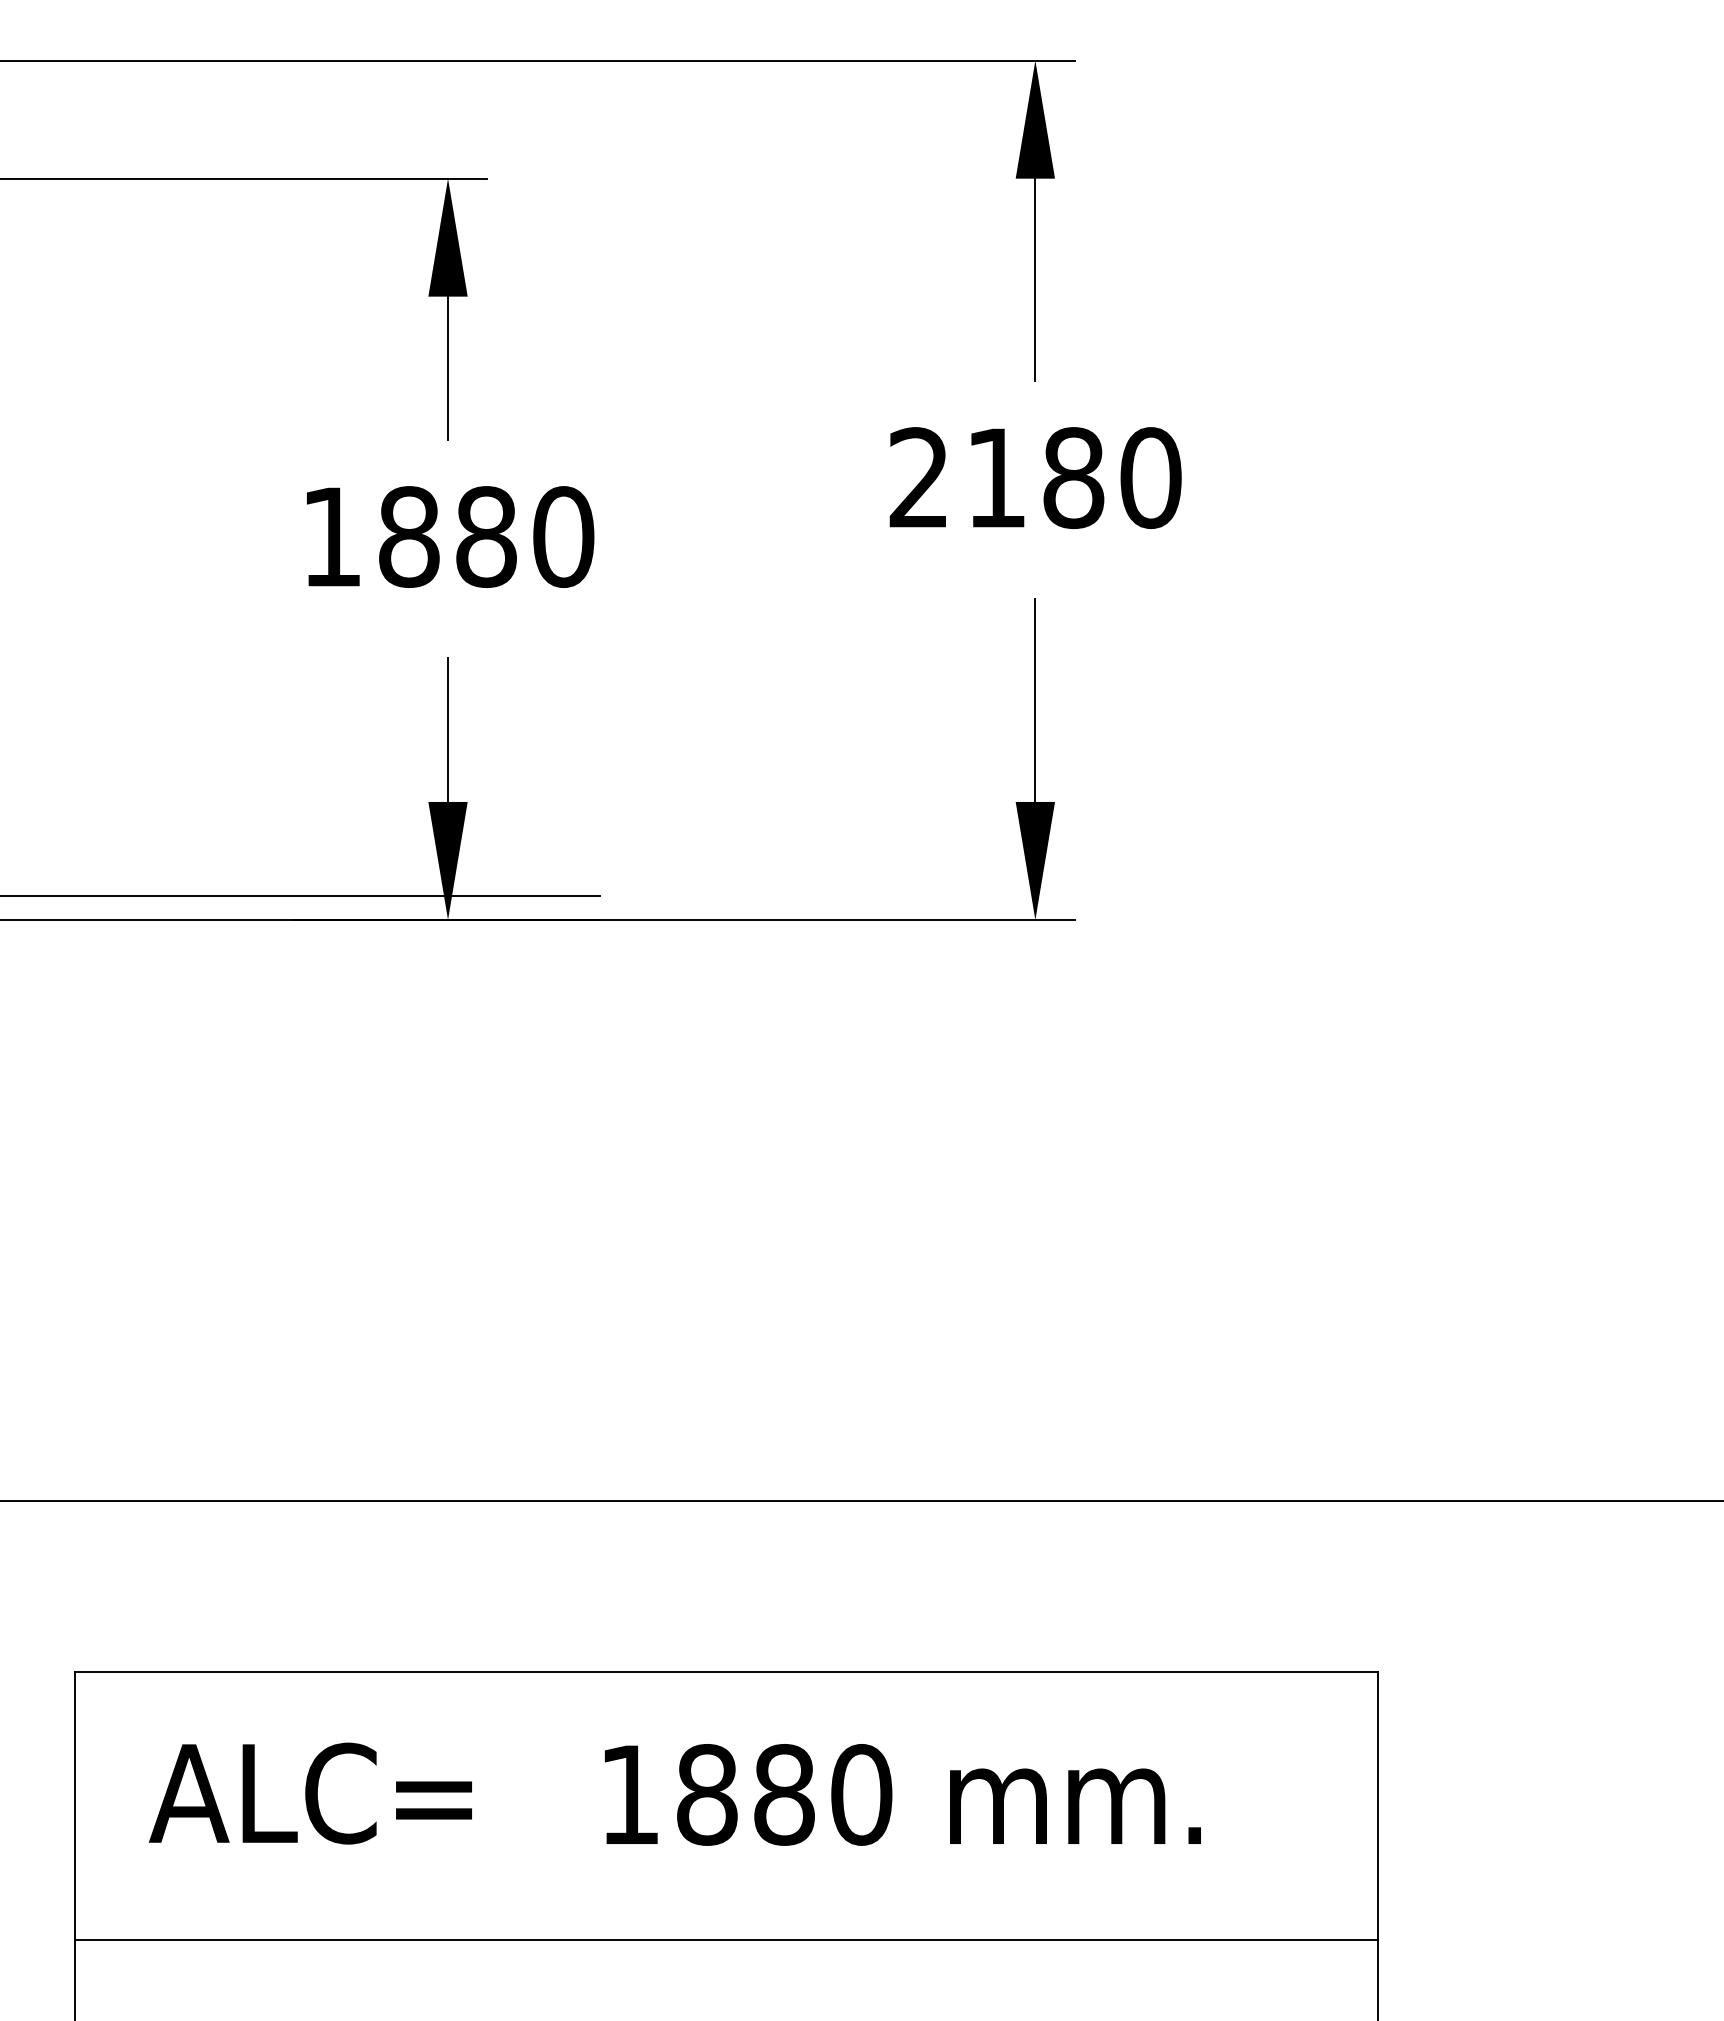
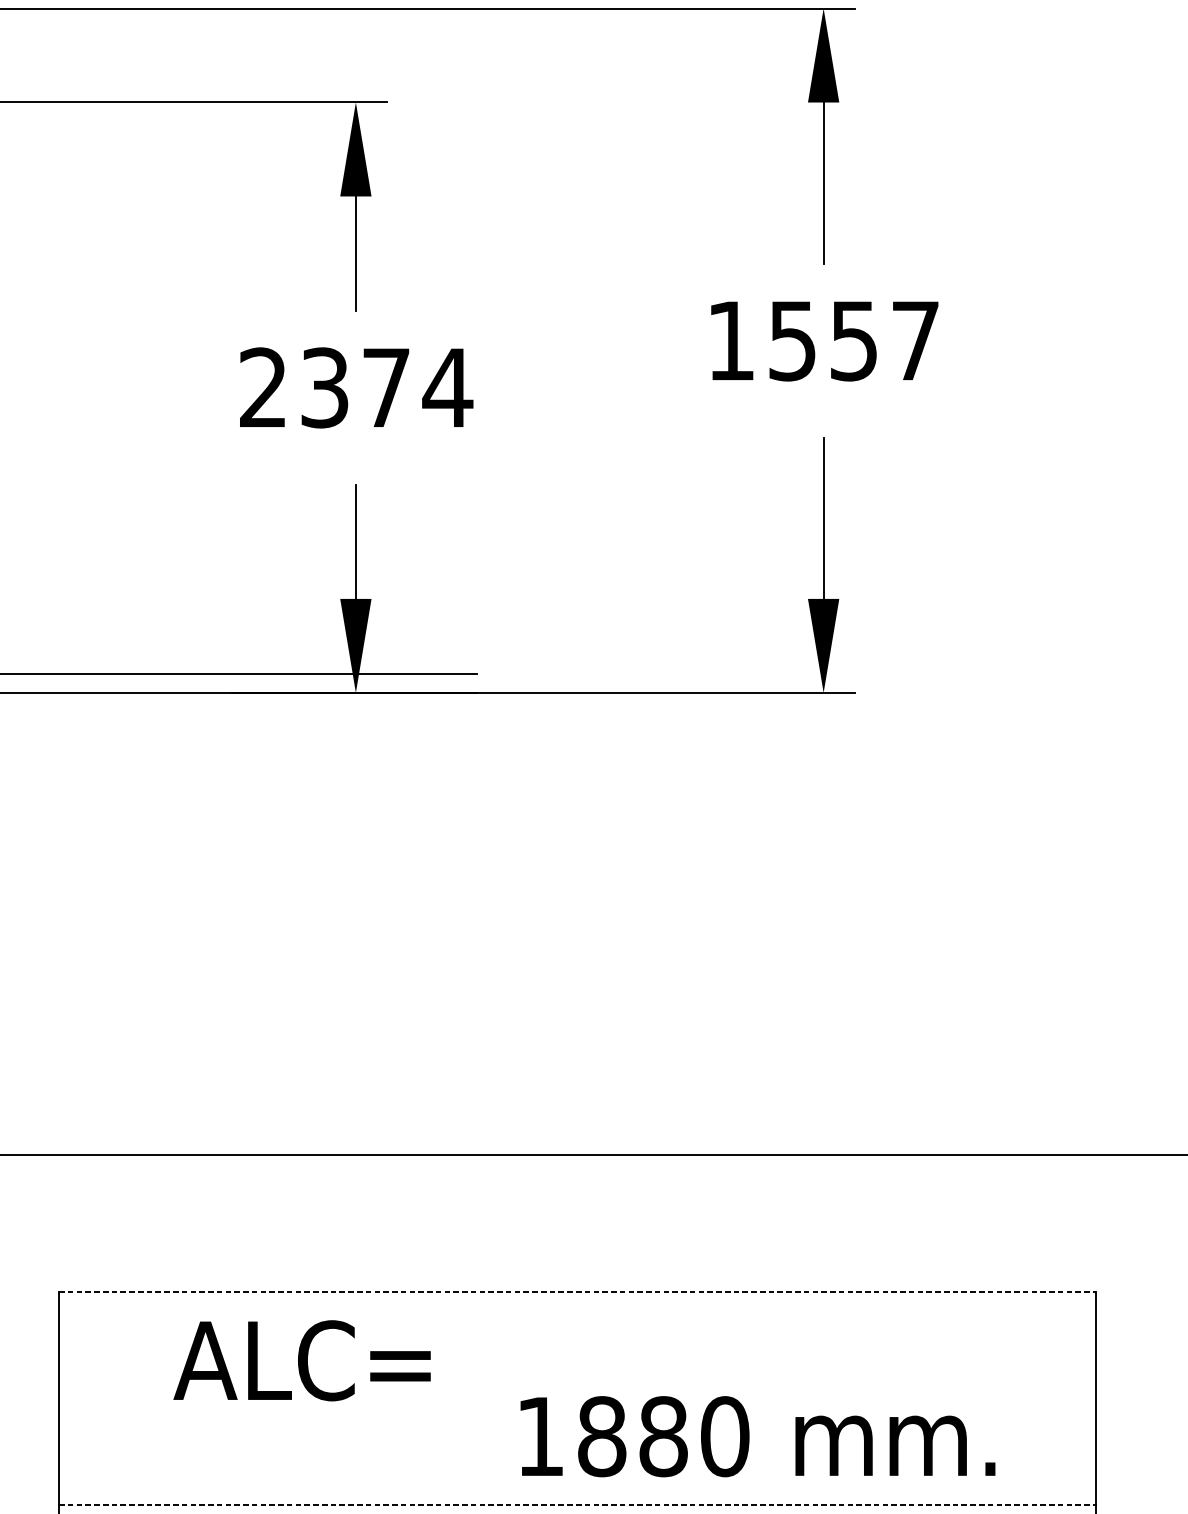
text: (1035, 478) -> (823, 341), 2180 -> 1557
text: (448, 537) -> (356, 388), 1880 -> 2374
line: (727, 1671) -> (578, 1291), solid -> dashed
text: (309, 1793) -> (301, 1360), moved
text: (902, 1794) -> (757, 1436), moved
line: (727, 1939) -> (578, 1504), solid -> dashed

